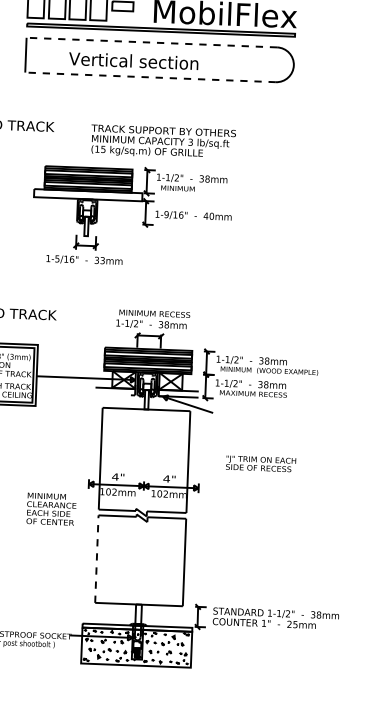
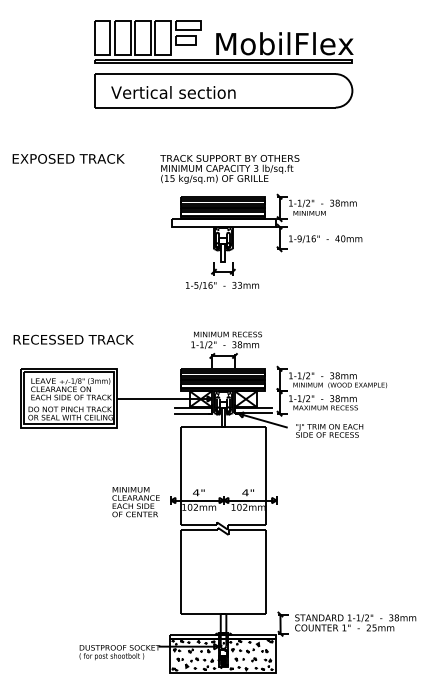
line: (152, 43) -> (215, 74), dashed -> solid
text: (133, 61) -> (173, 92), moved
line: (150, 77) -> (215, 107), dashed -> solid
part: (142, 222) -> (276, 247), moved
line: (115, 394) -> (193, 413), added
text: (260, 463) -> (329, 430), moved
text: (51, 509) -> (135, 502), moved
line: (97, 558) -> (181, 571), dashed -> solid

